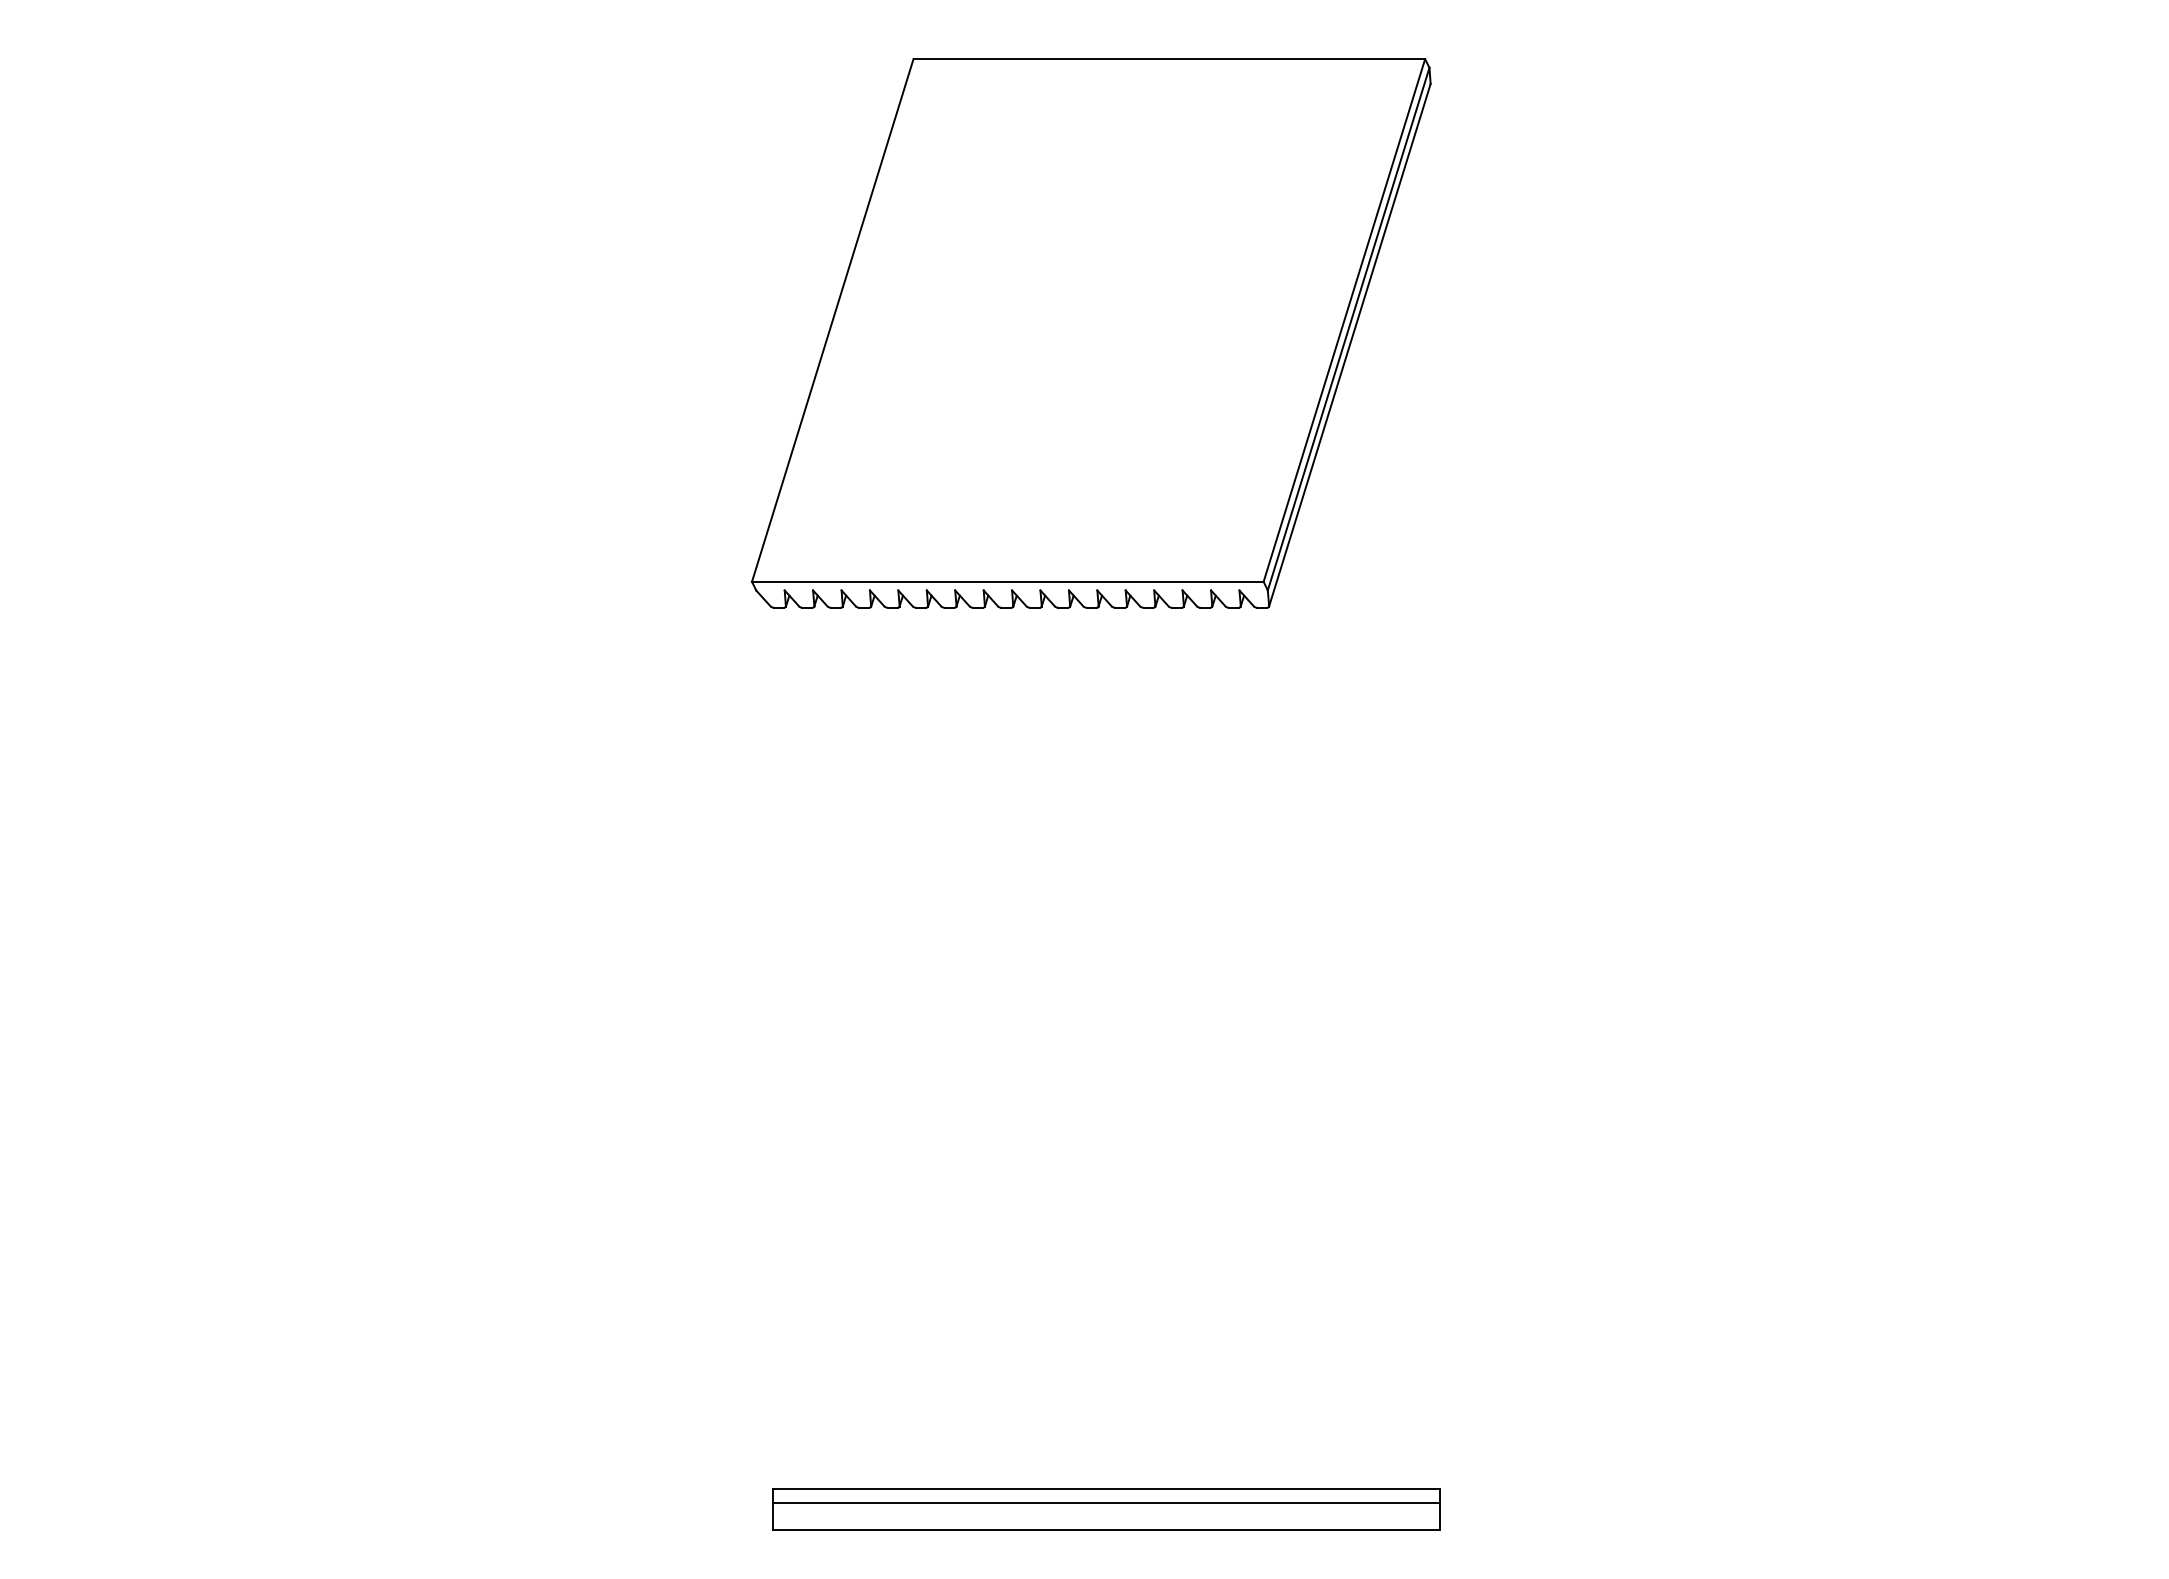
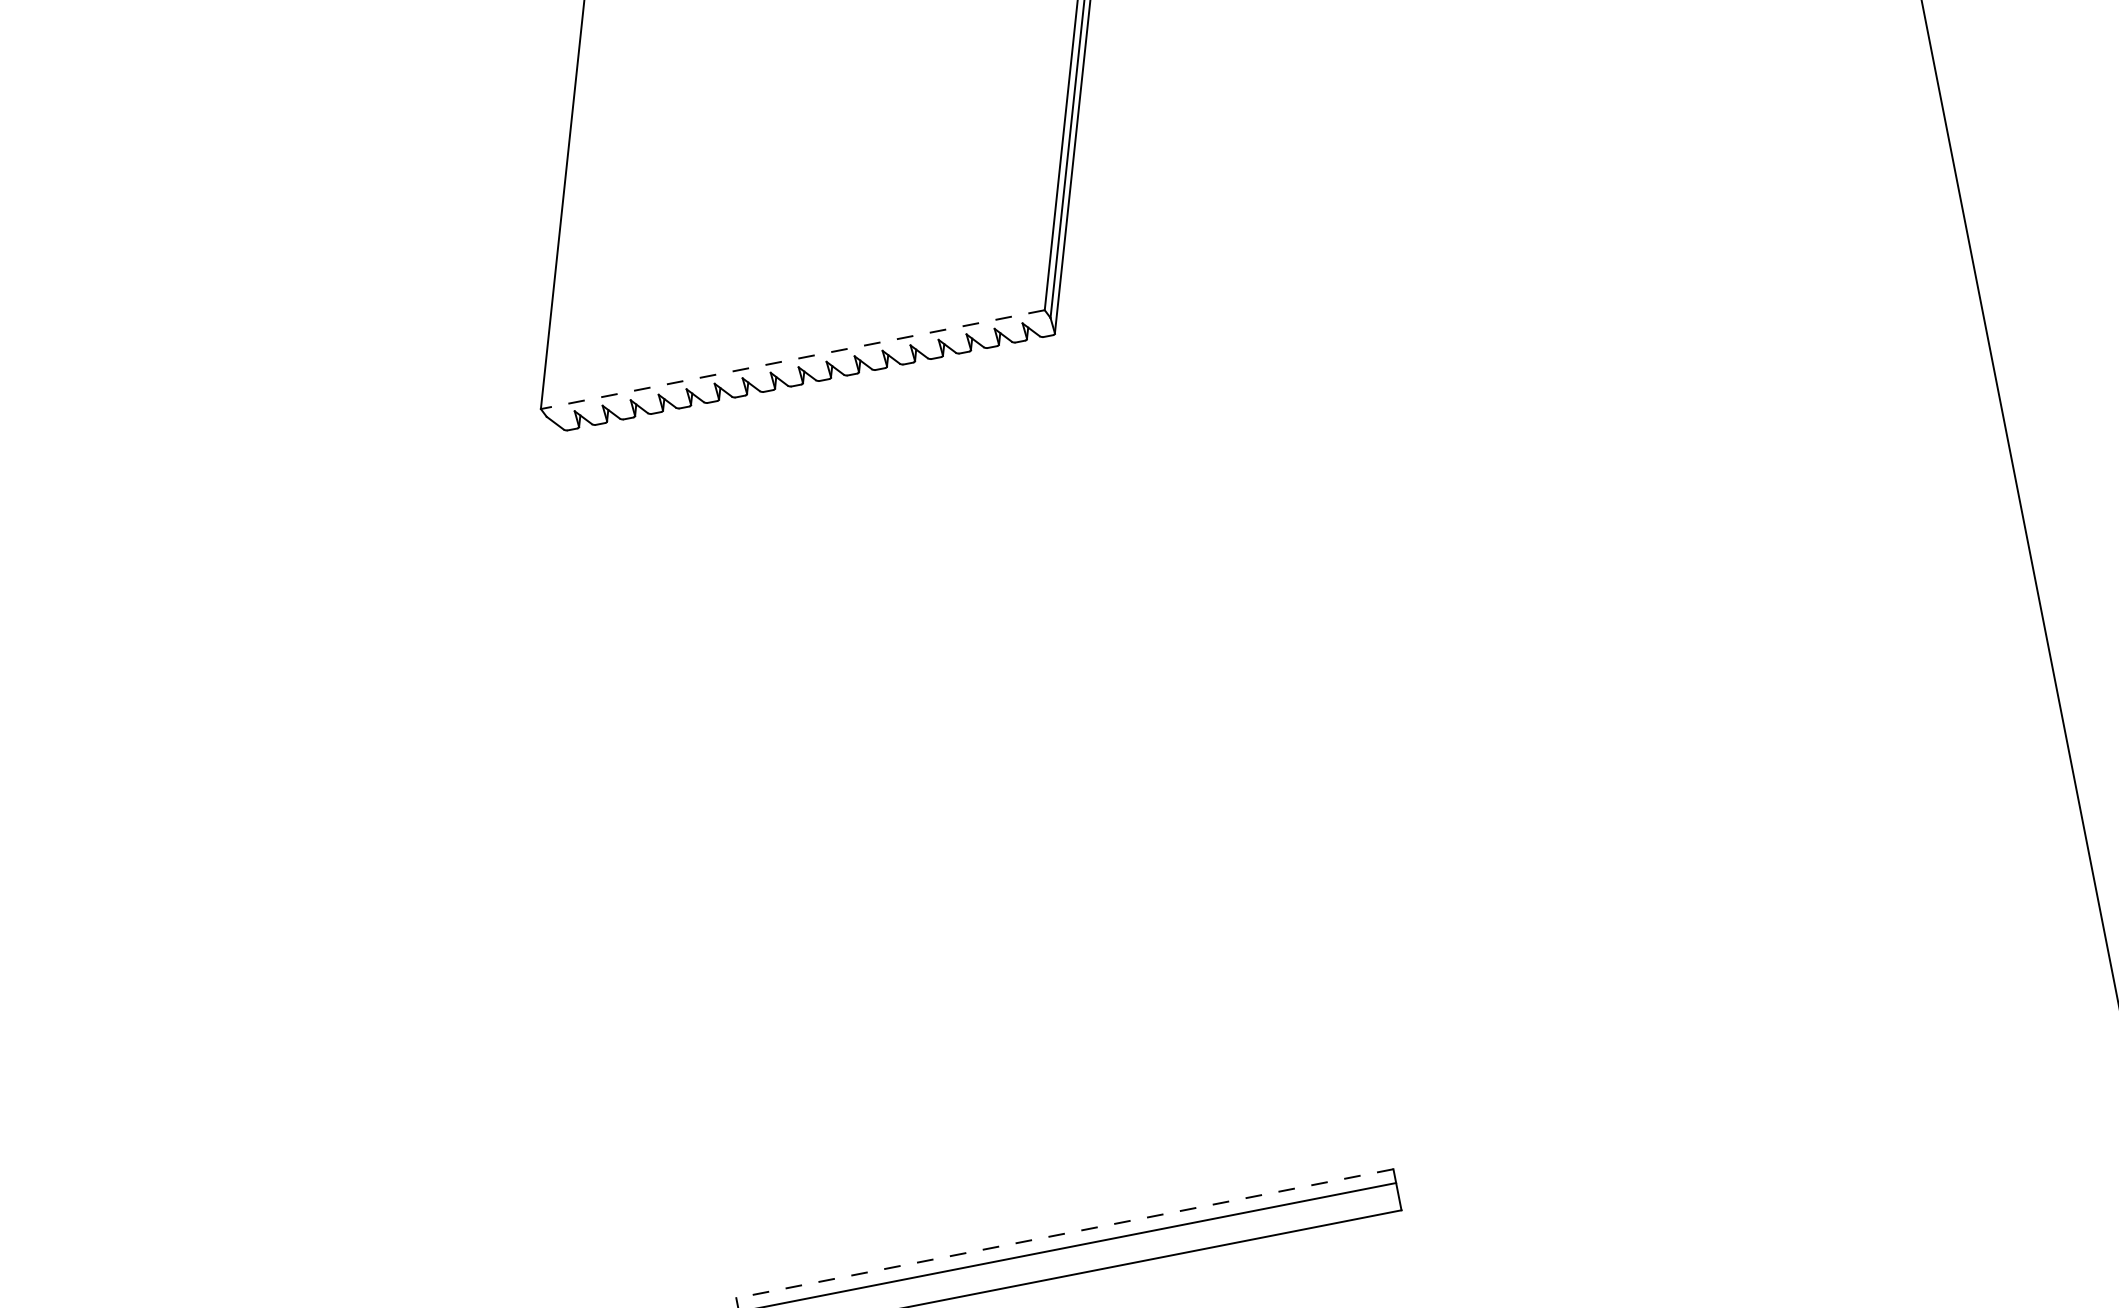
line: (1007, 581) -> (792, 359), solid -> dashed
line: (1106, 1488) -> (1065, 1233), solid -> dashed

